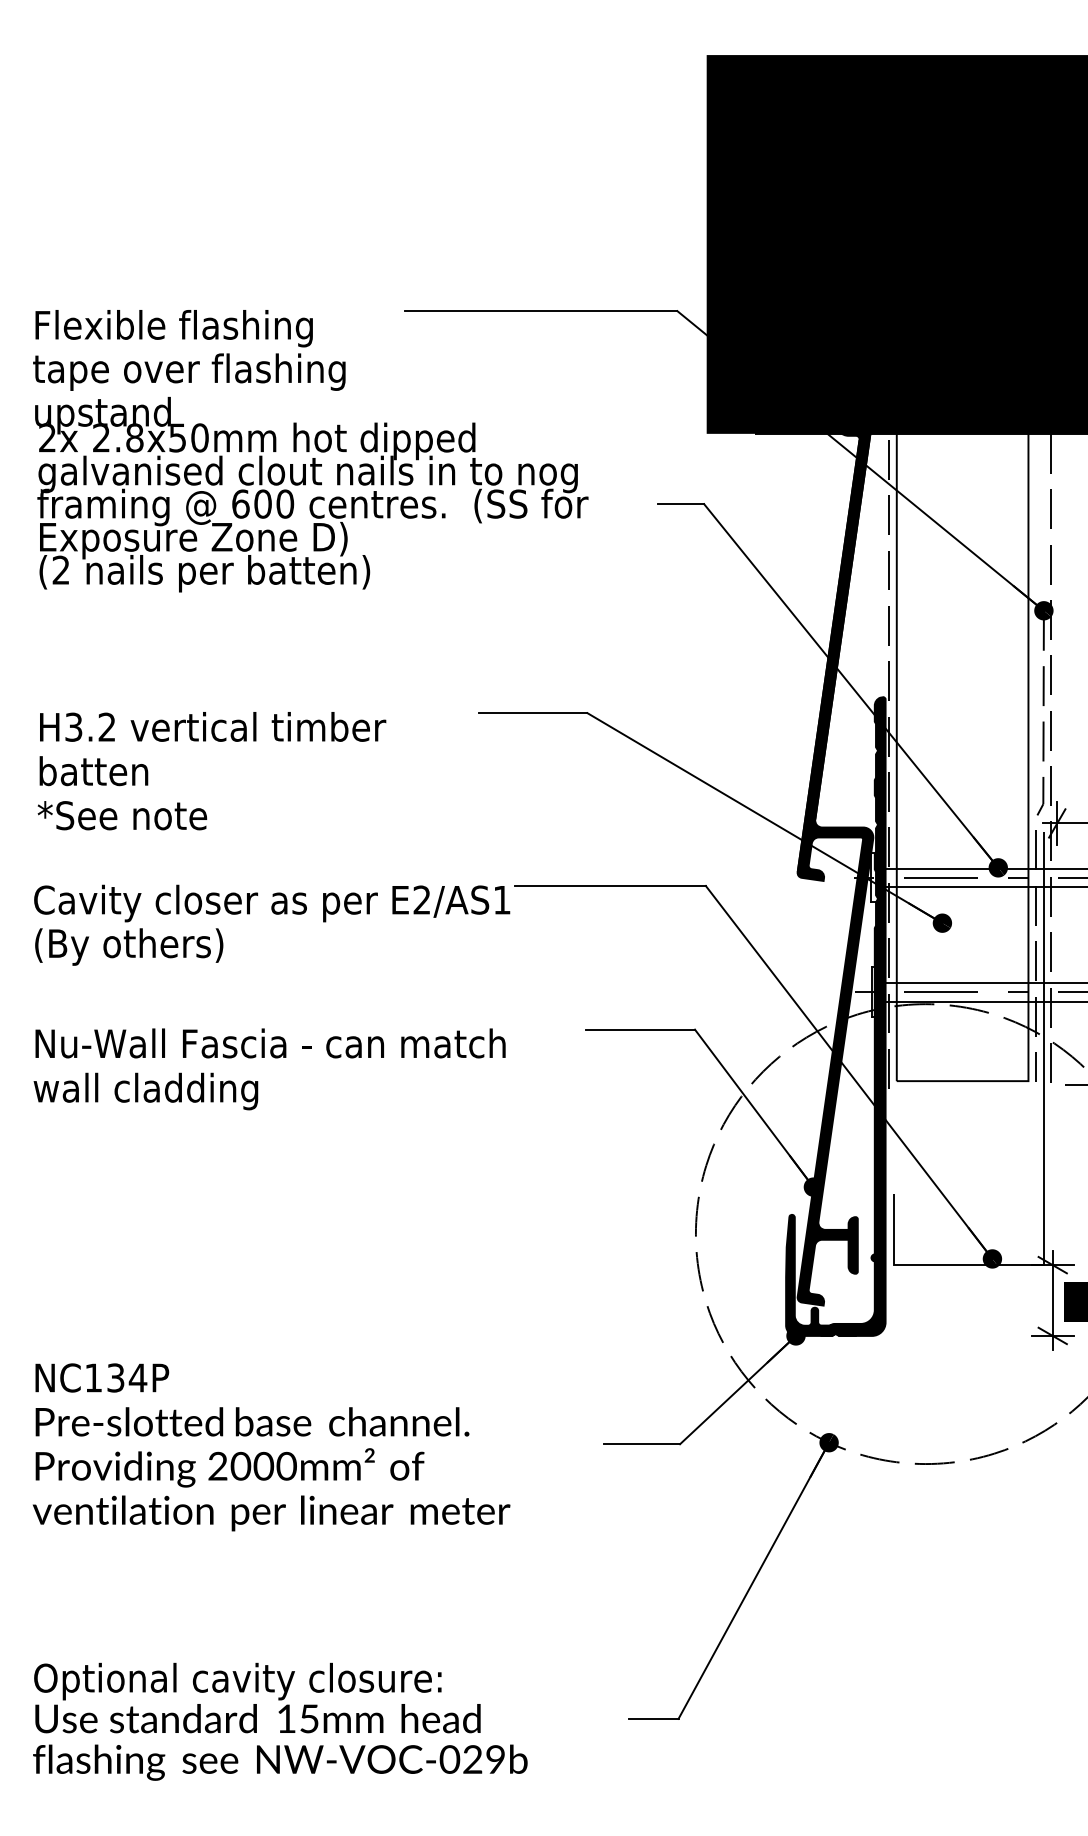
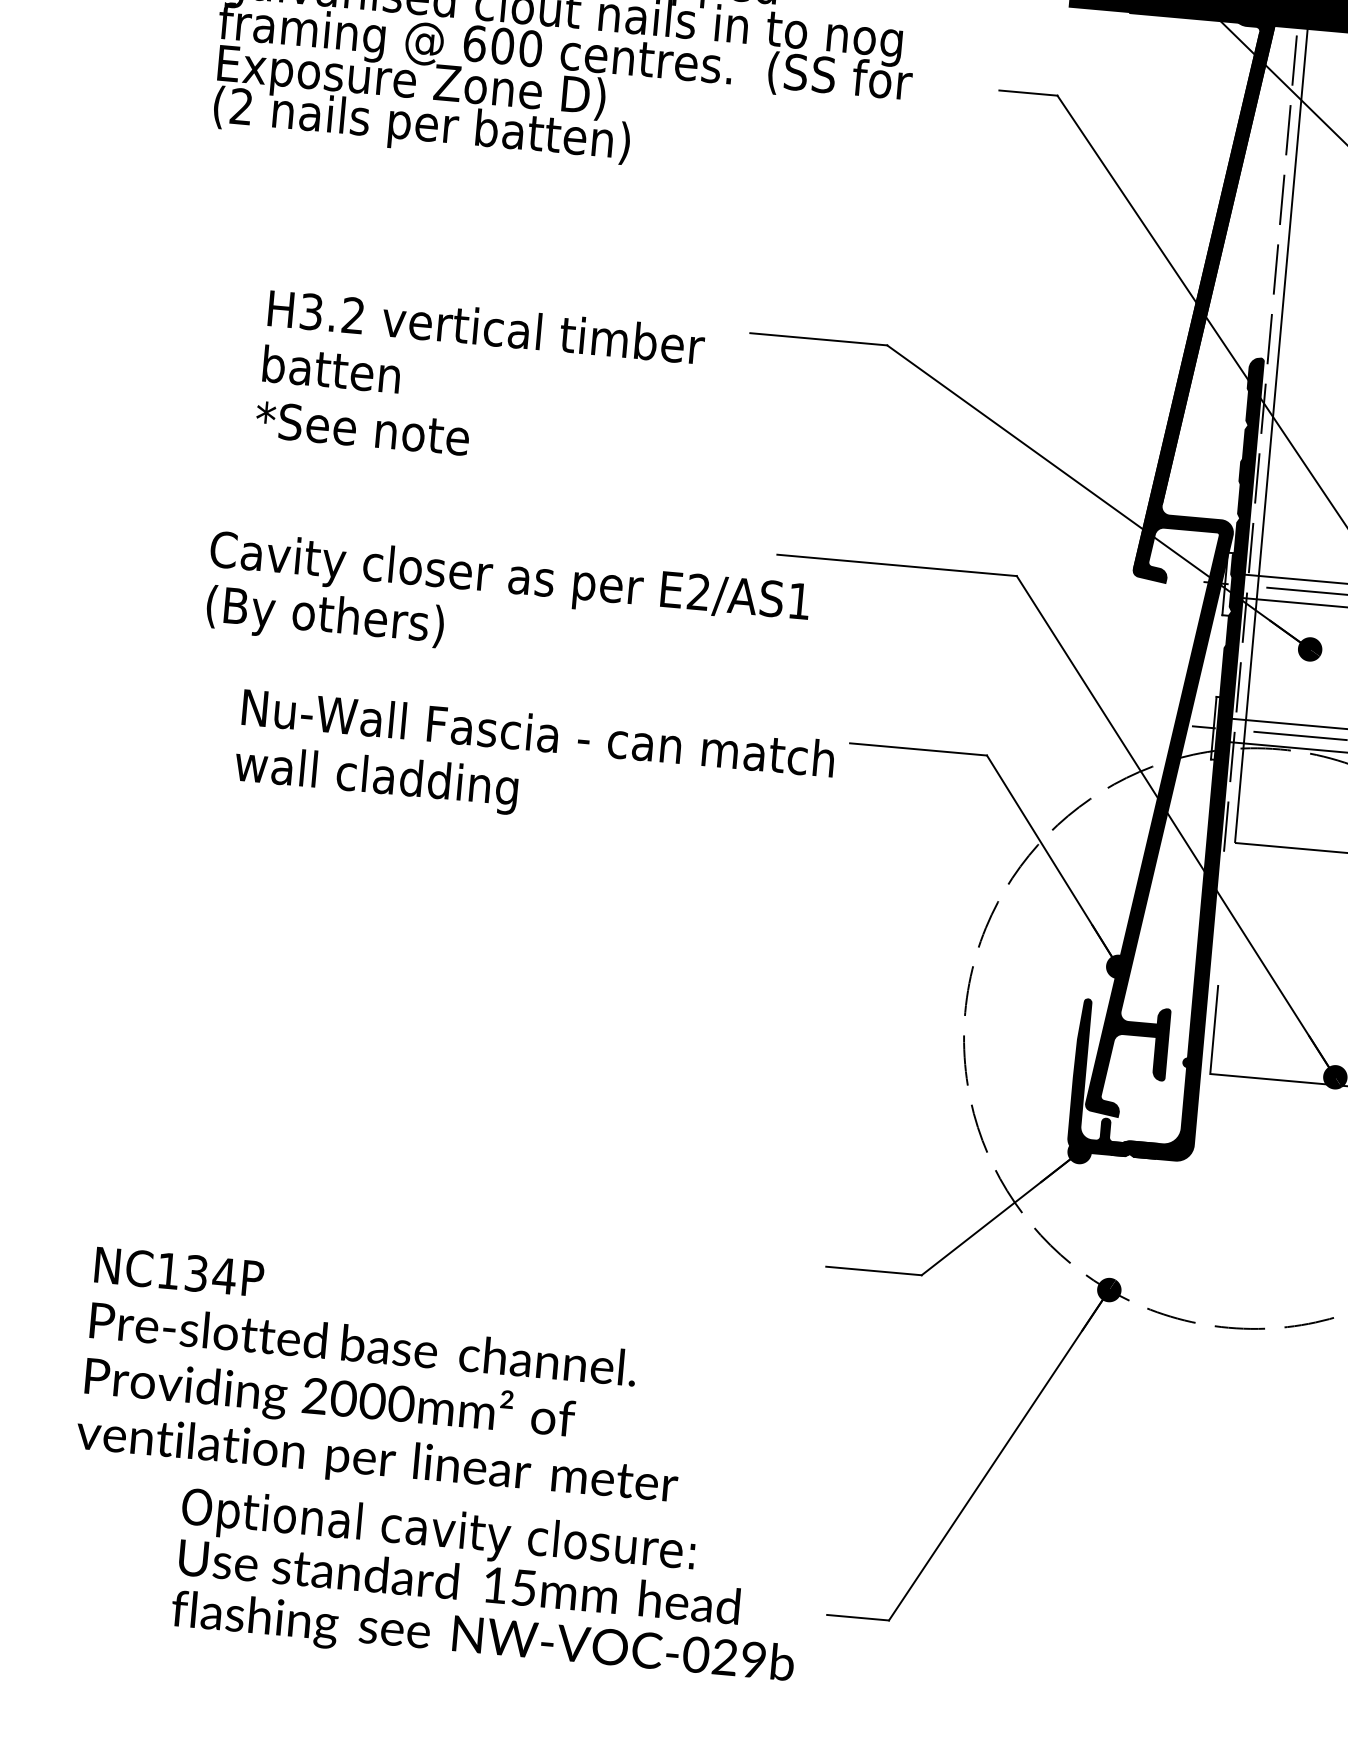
text: (211, 771) -> (479, 383), moved
text: (272, 924) -> (507, 606), moved
text: (269, 1069) -> (534, 765), moved
text: (271, 1447) -> (384, 1378), moved
text: (280, 1721) -> (487, 1587), moved

